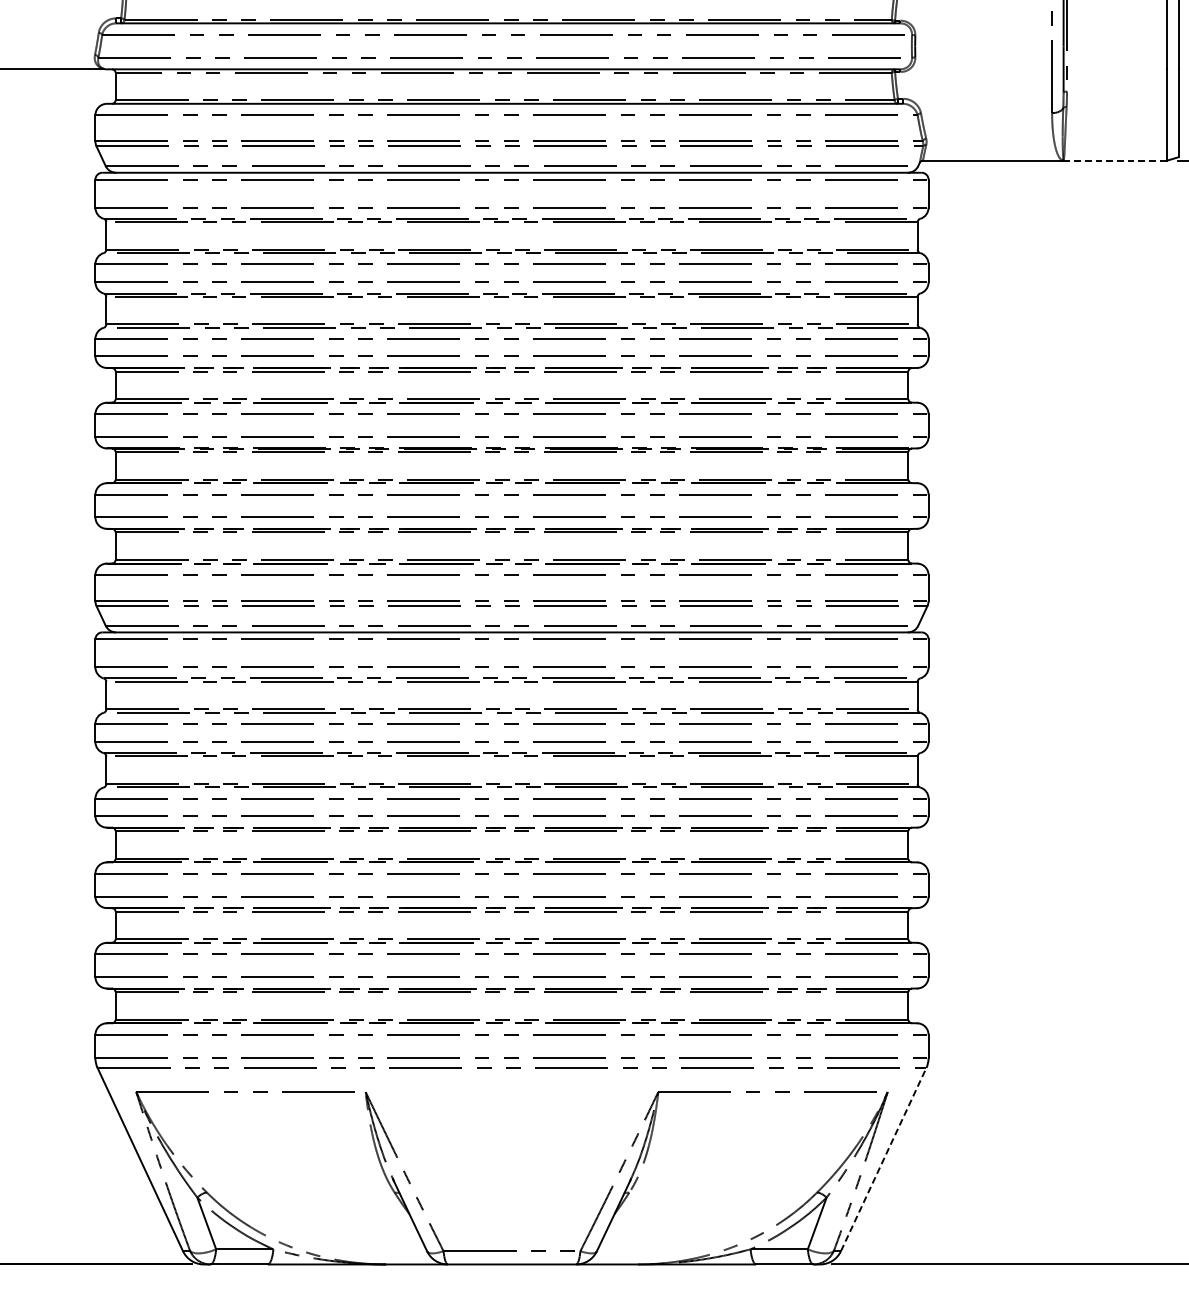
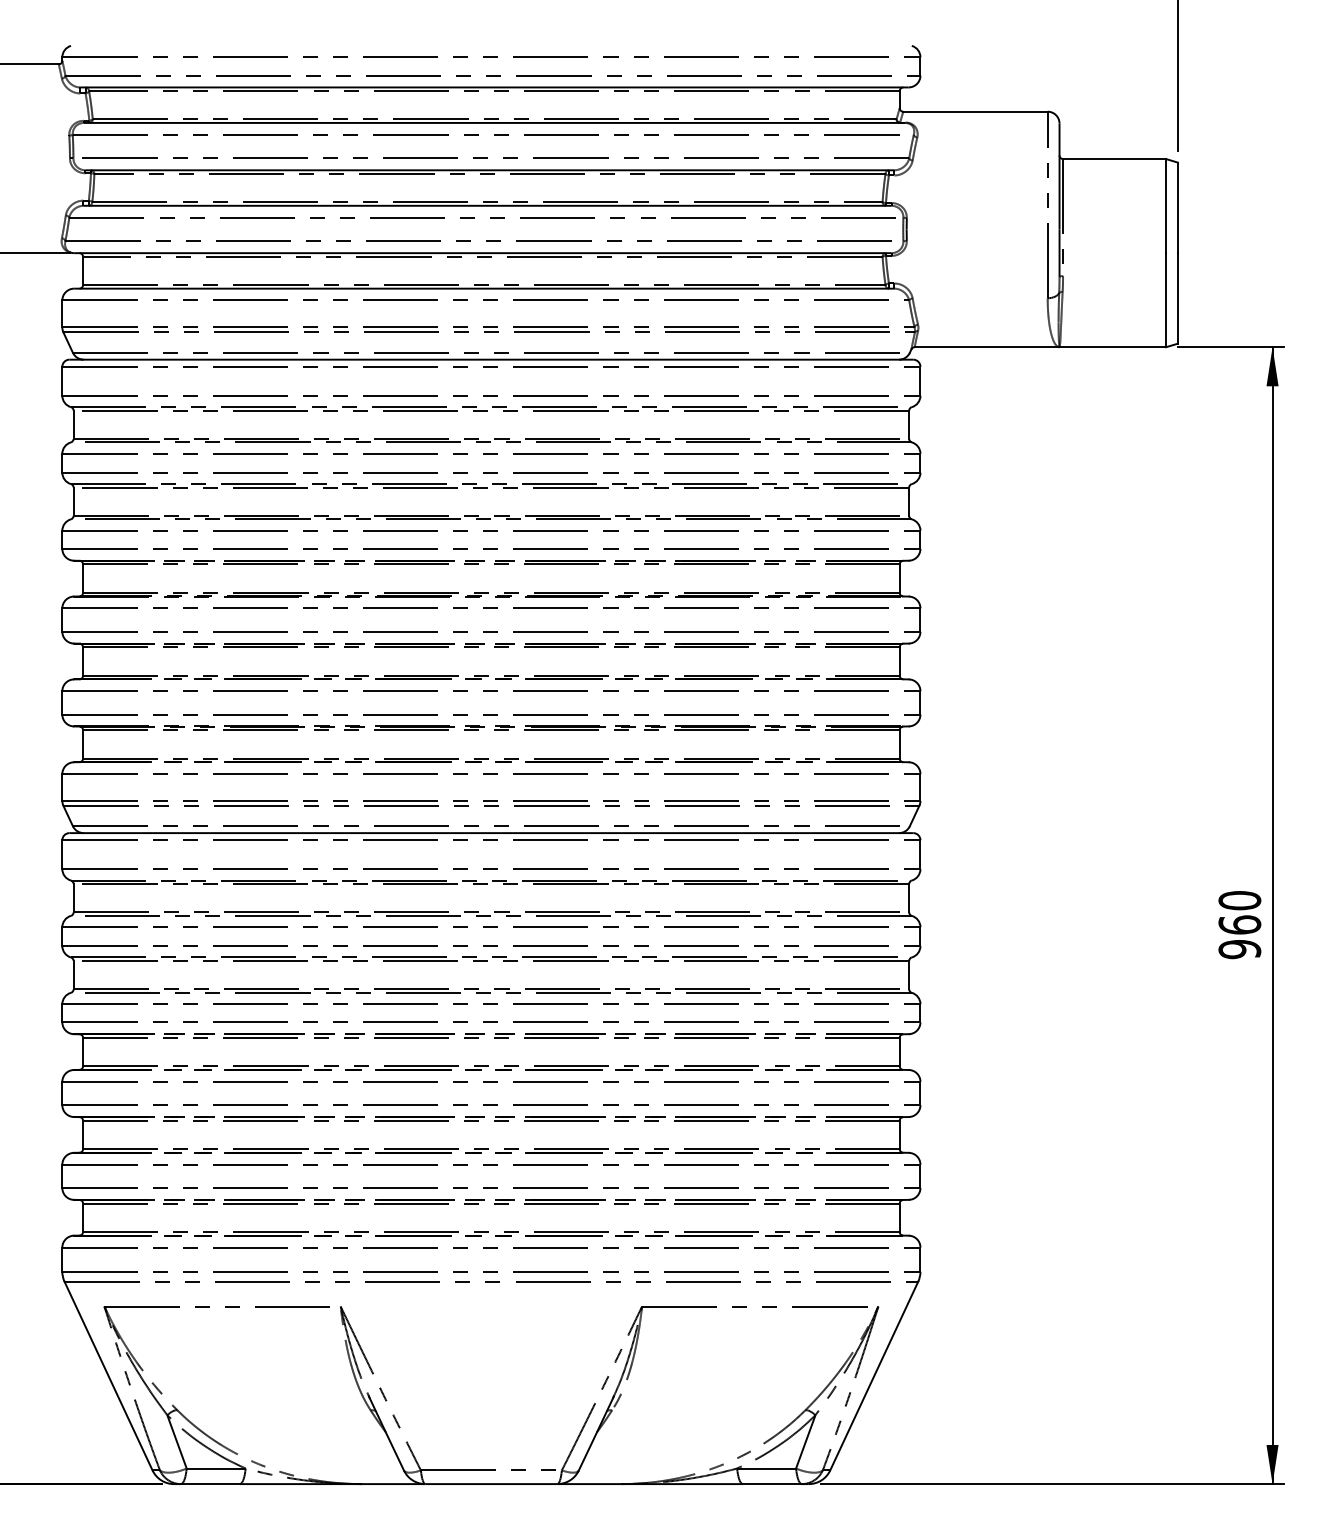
line: (1115, 160) -> (1113, 347), dashed -> solid
line: (883, 1159) -> (874, 1375), dashed -> solid

